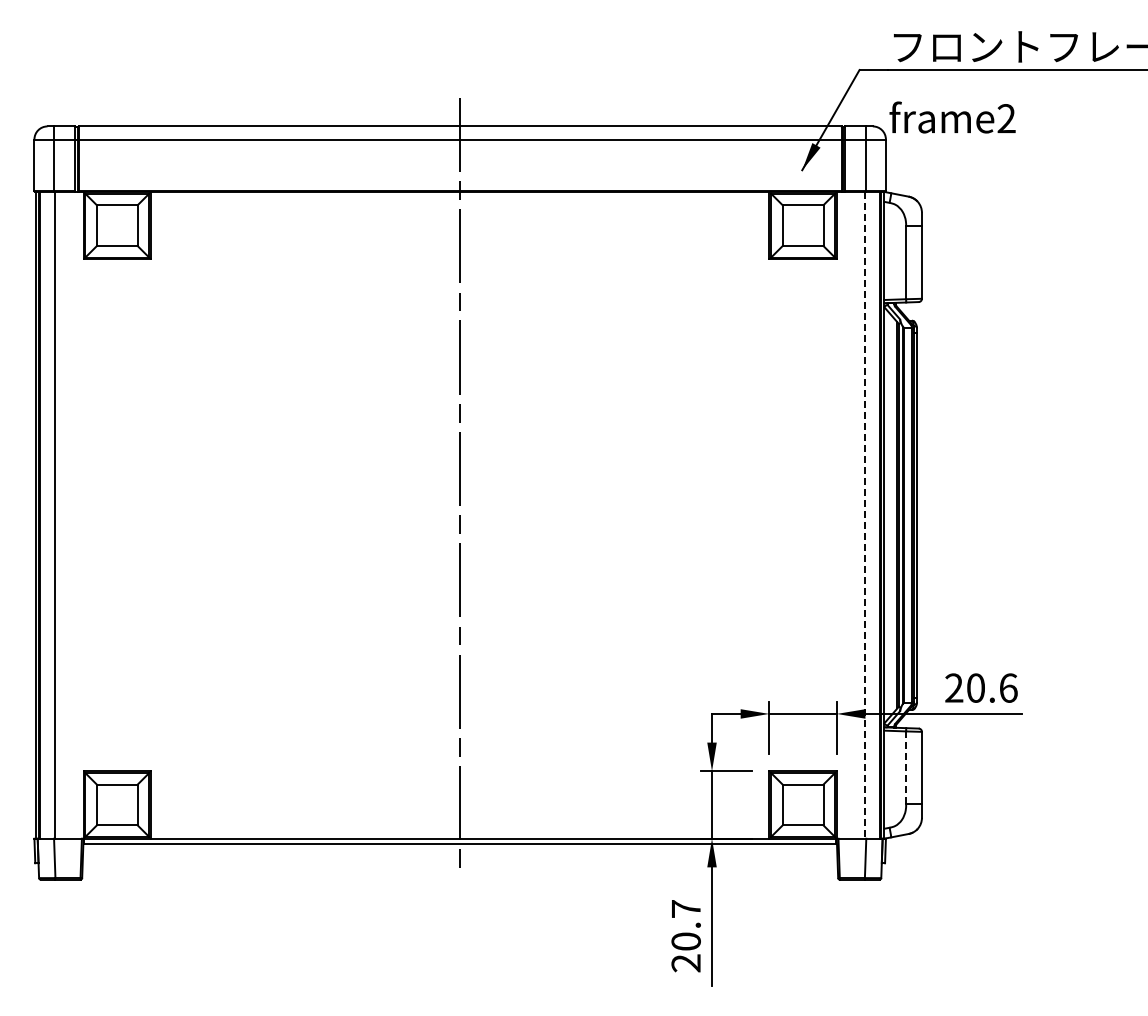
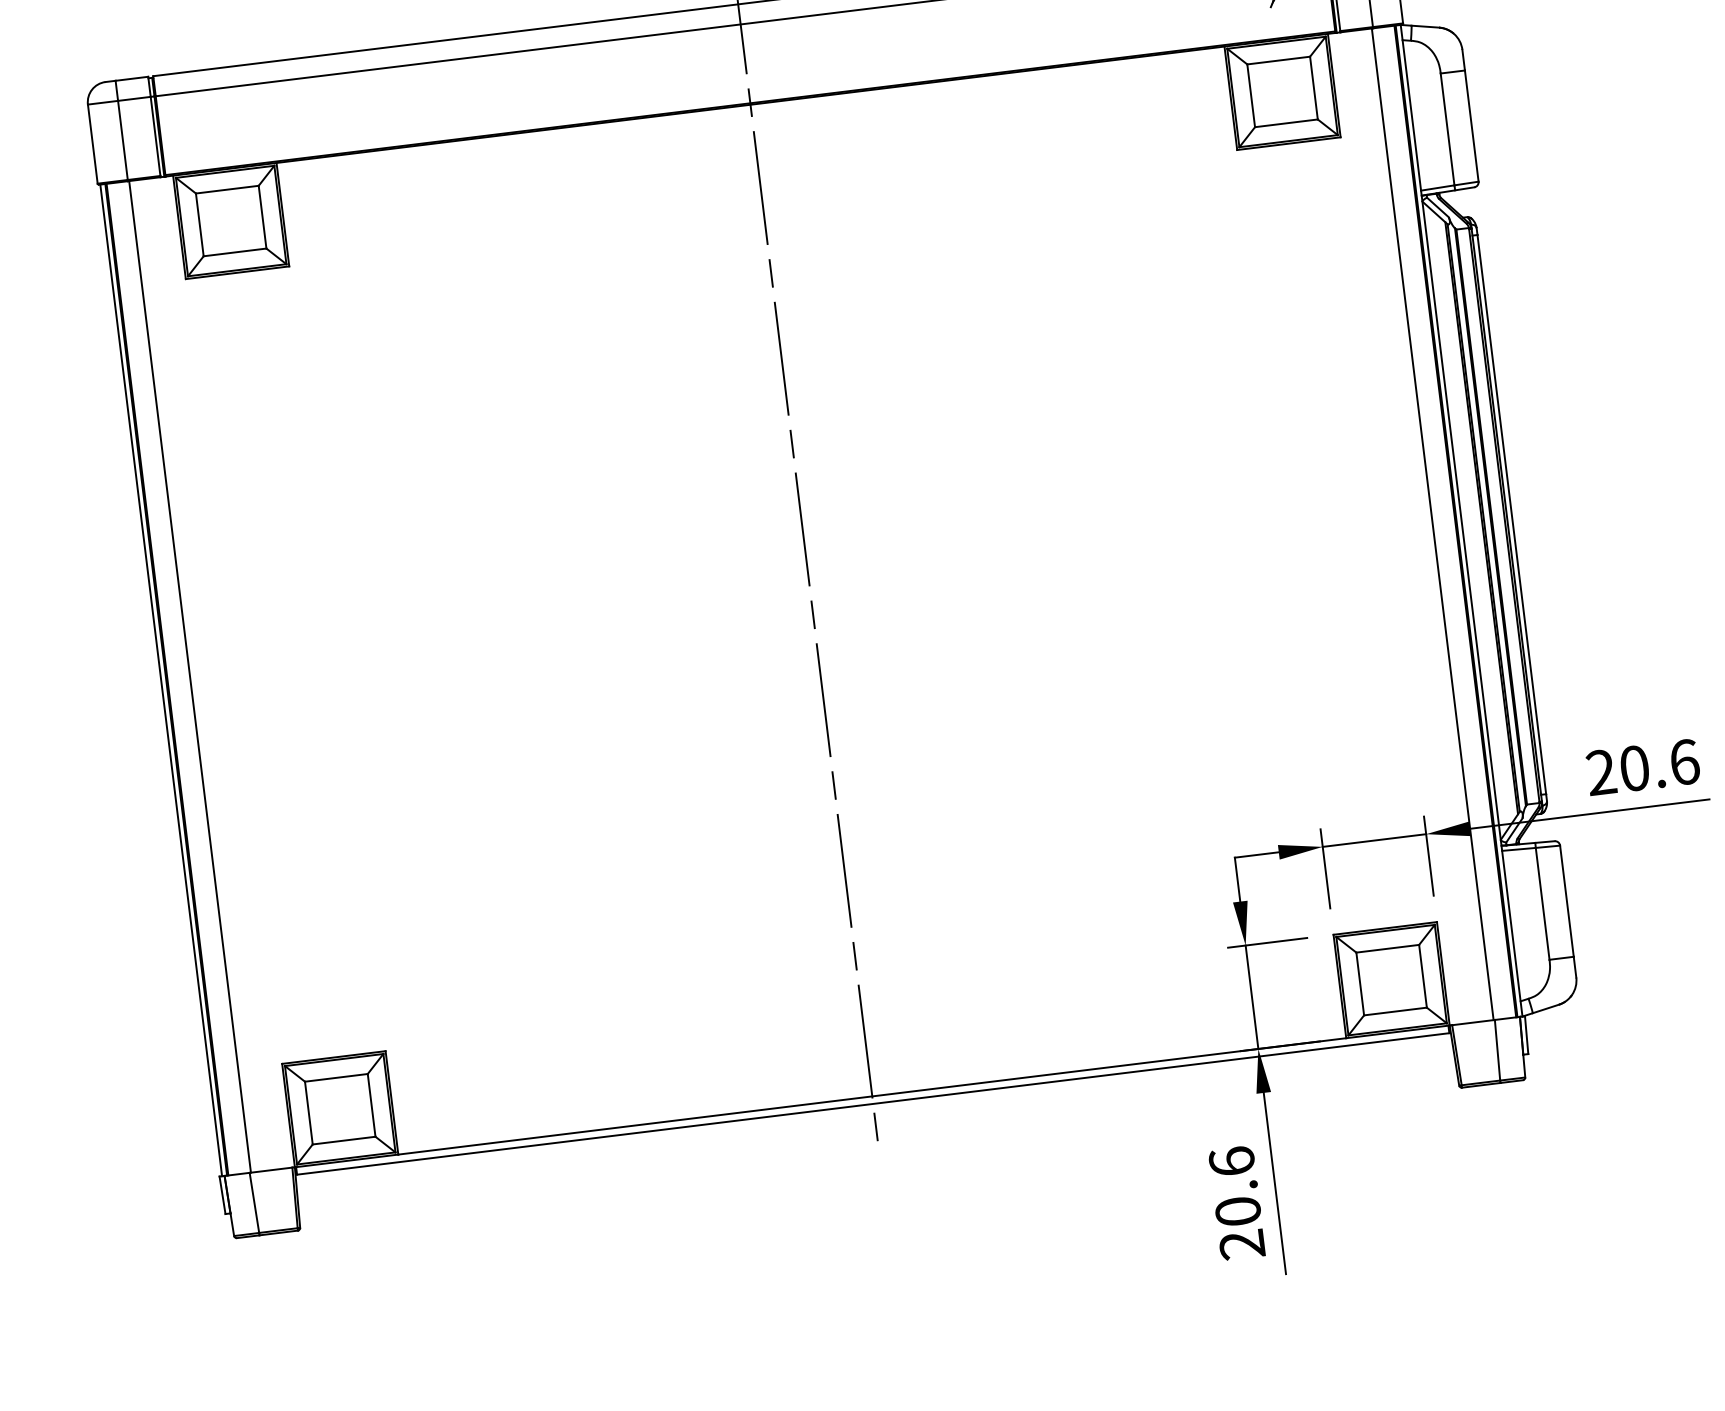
line: (865, 515) -> (1432, 524), dashed -> solid
line: (906, 768) -> (1543, 904), dashed -> solid
text: (685, 908) -> (1230, 1160), 20.7 -> 20.6

